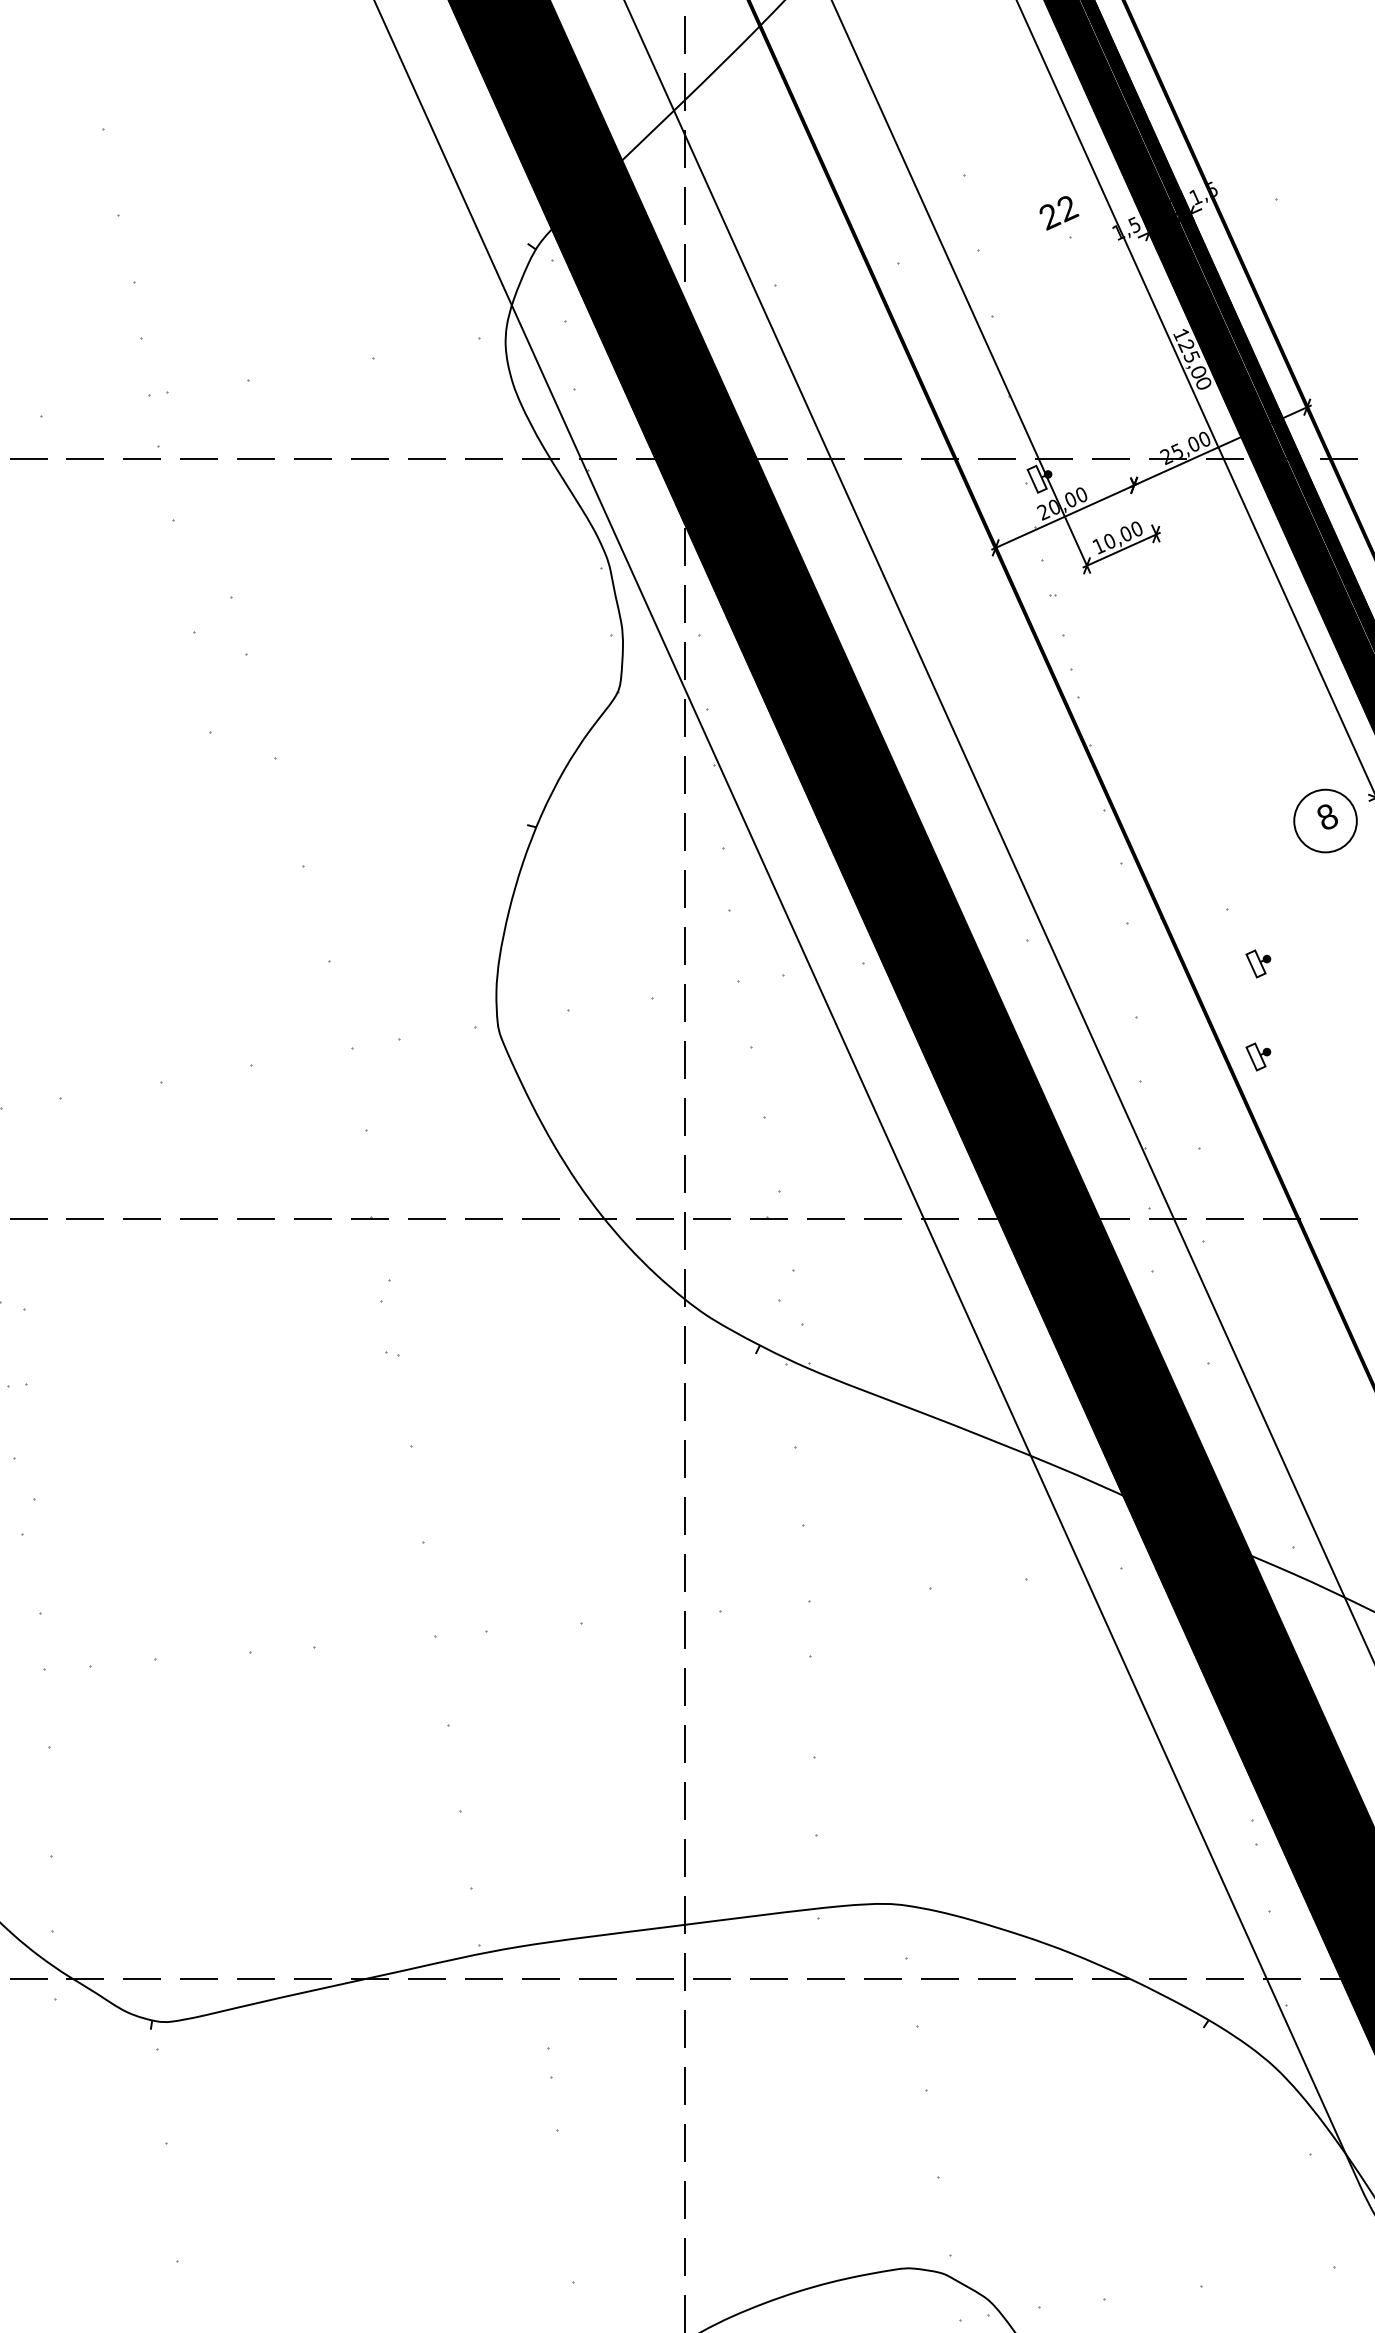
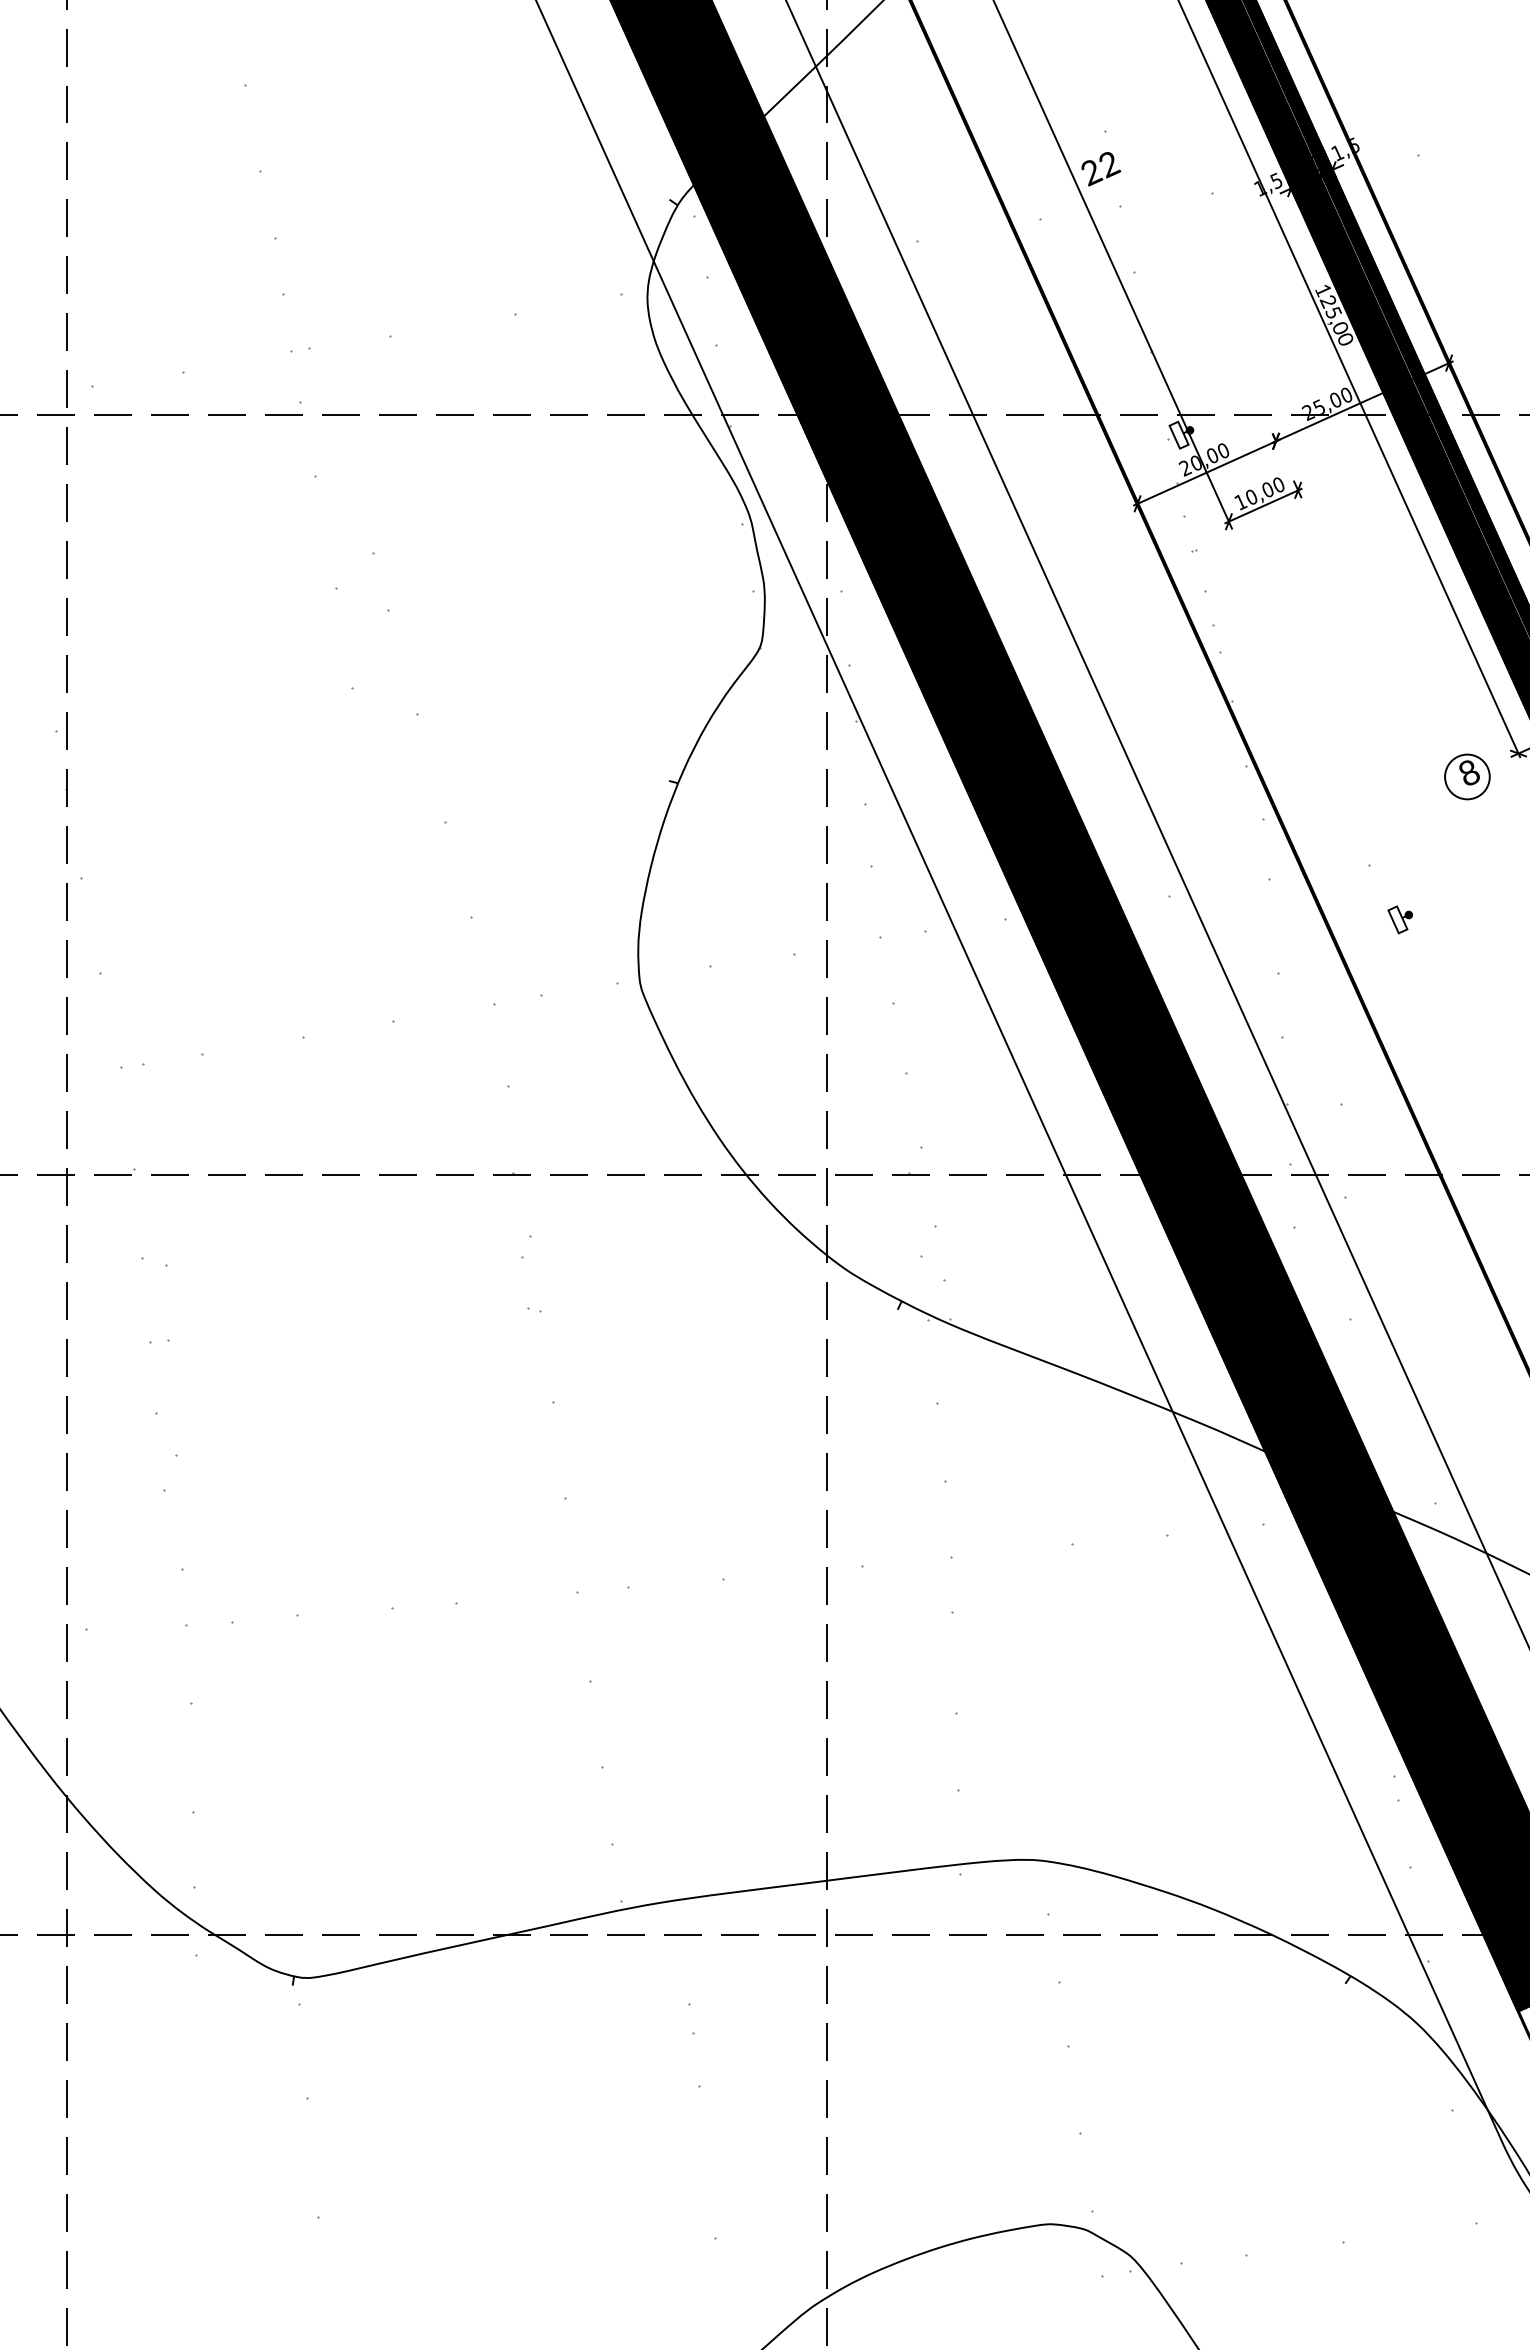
text: (1059, 213) -> (1101, 169), moved
circle: (1325, 820) -> (1467, 776), size x0.71
part: (1257, 1056) -> (1399, 1012), removed

